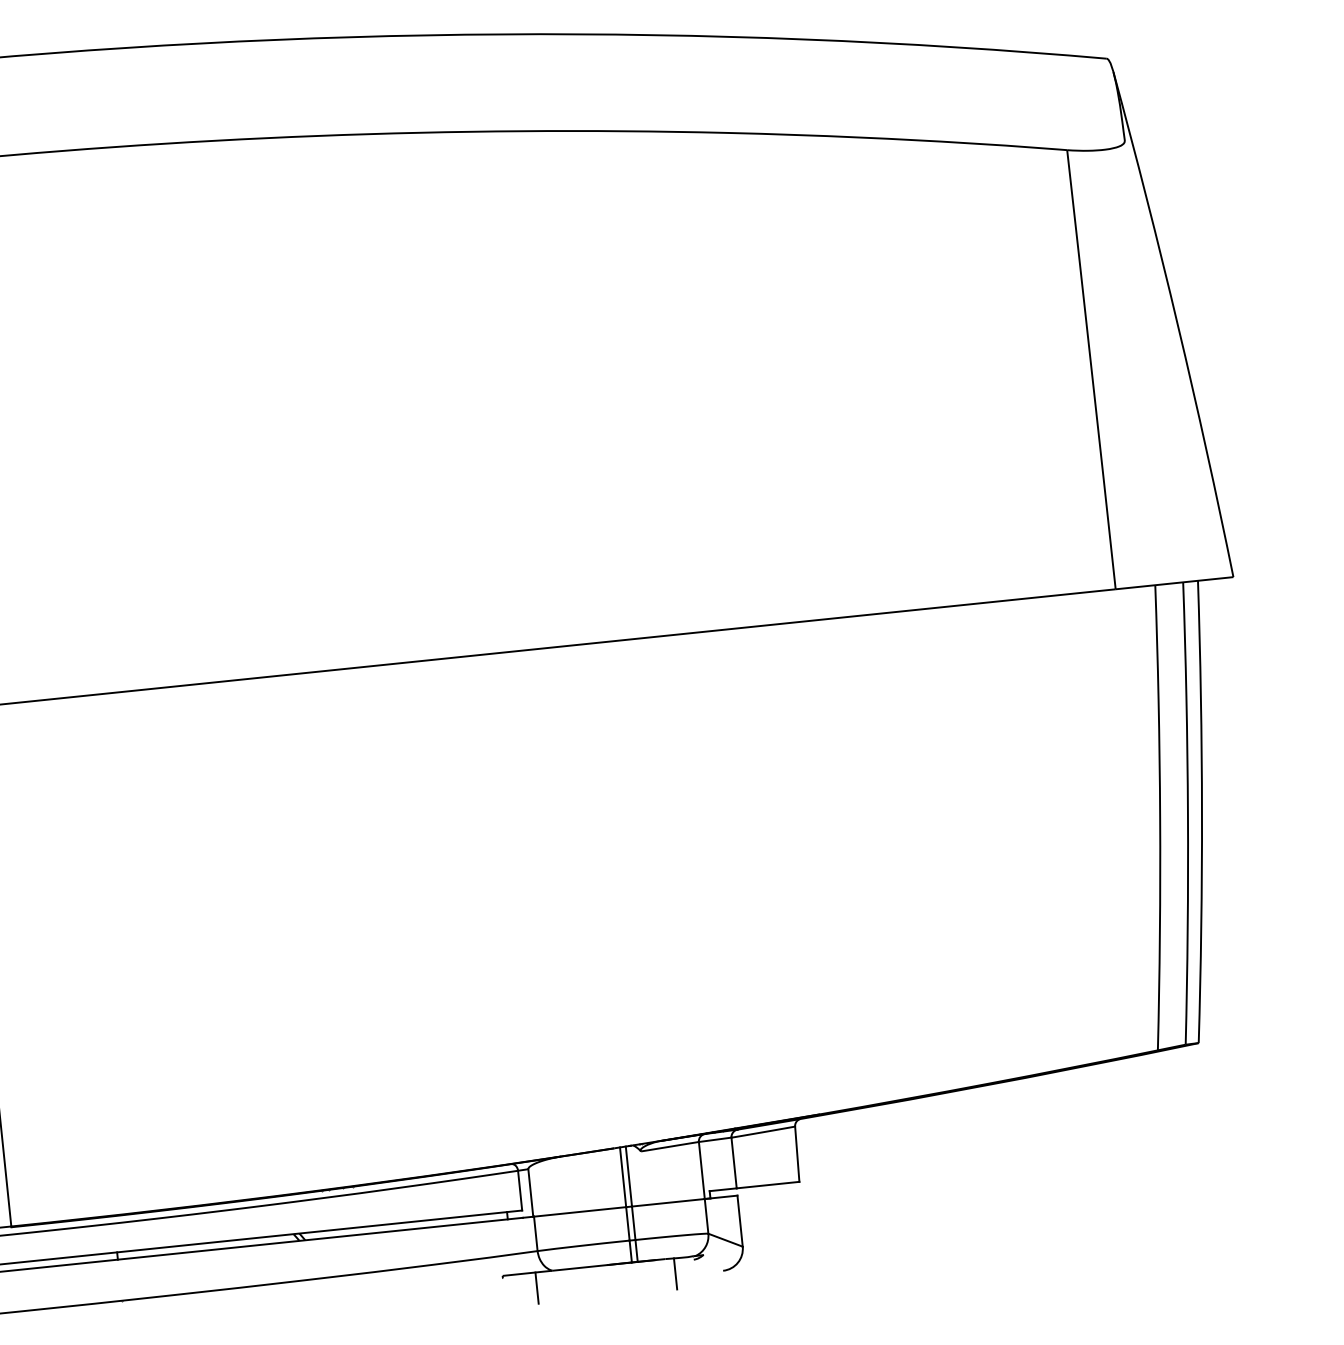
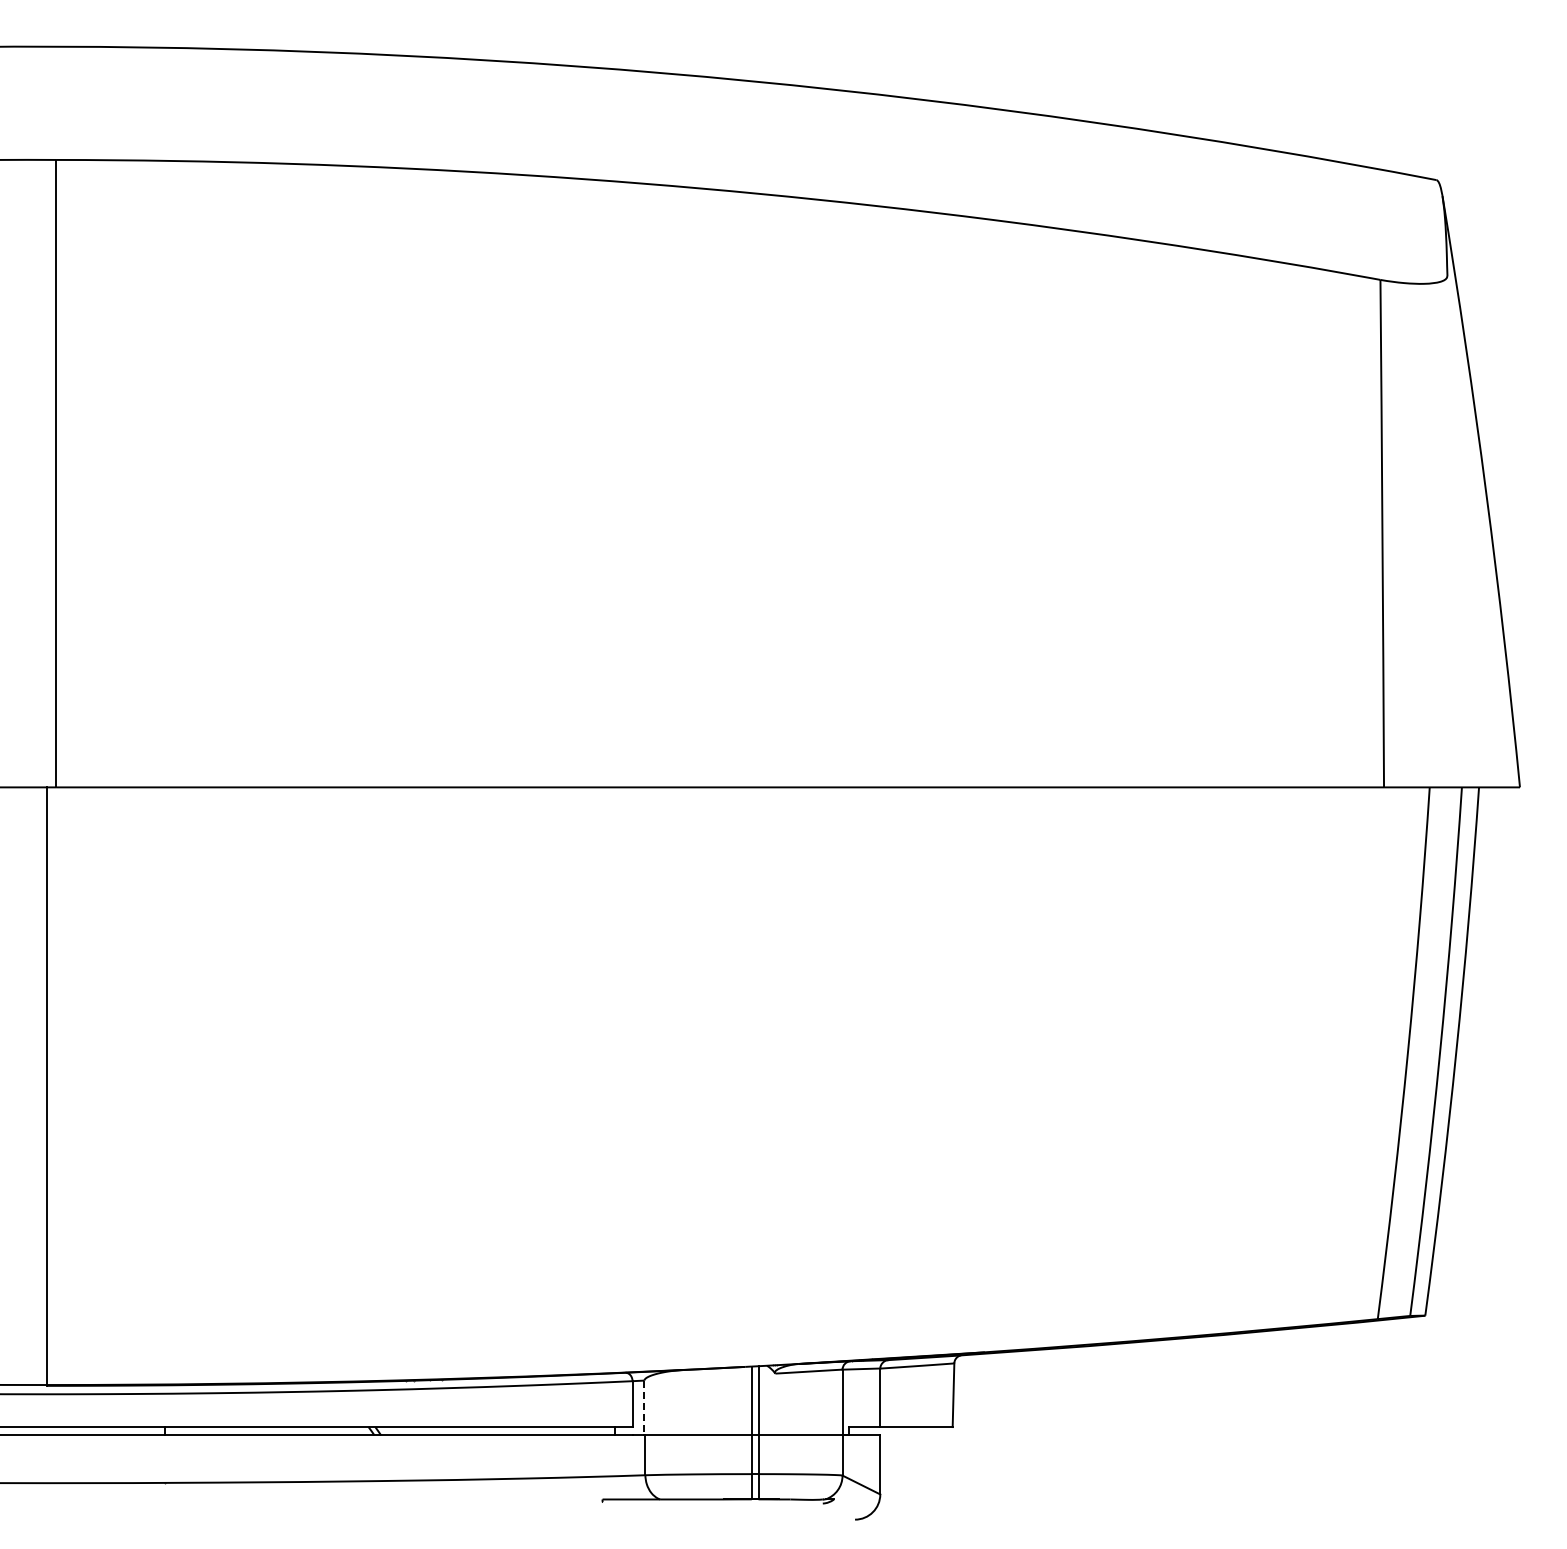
line: (530, 1193) -> (644, 1408), solid -> dashed
line: (675, 1273) -> (800, 1517), removed
line: (537, 1288) -> (640, 1517), removed

